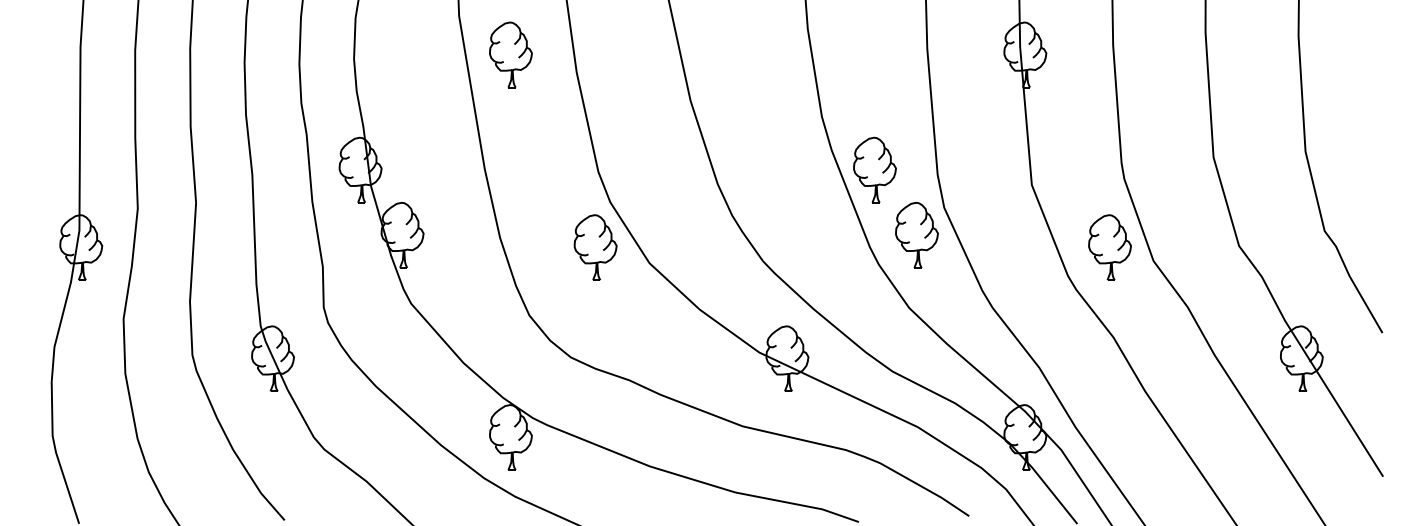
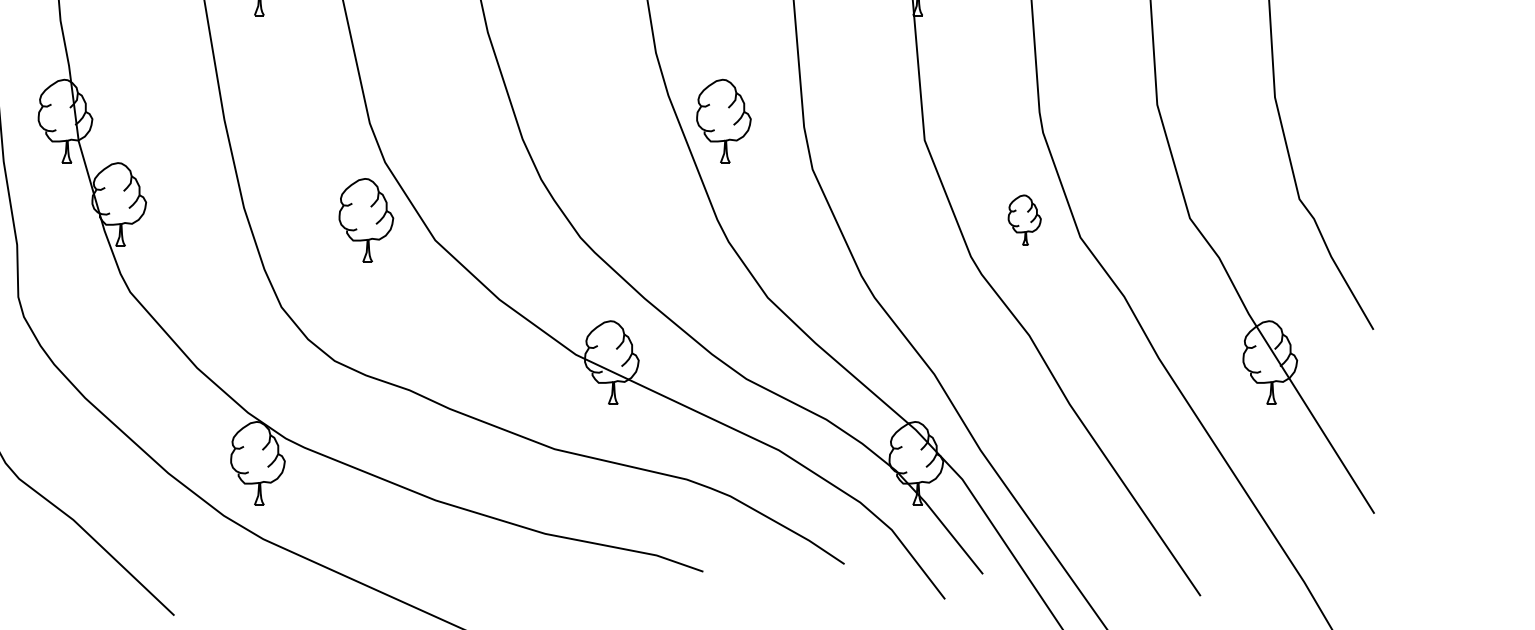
part: (916, 235) -> (777, 204), removed
part: (1109, 247) -> (1024, 220), size x0.6

